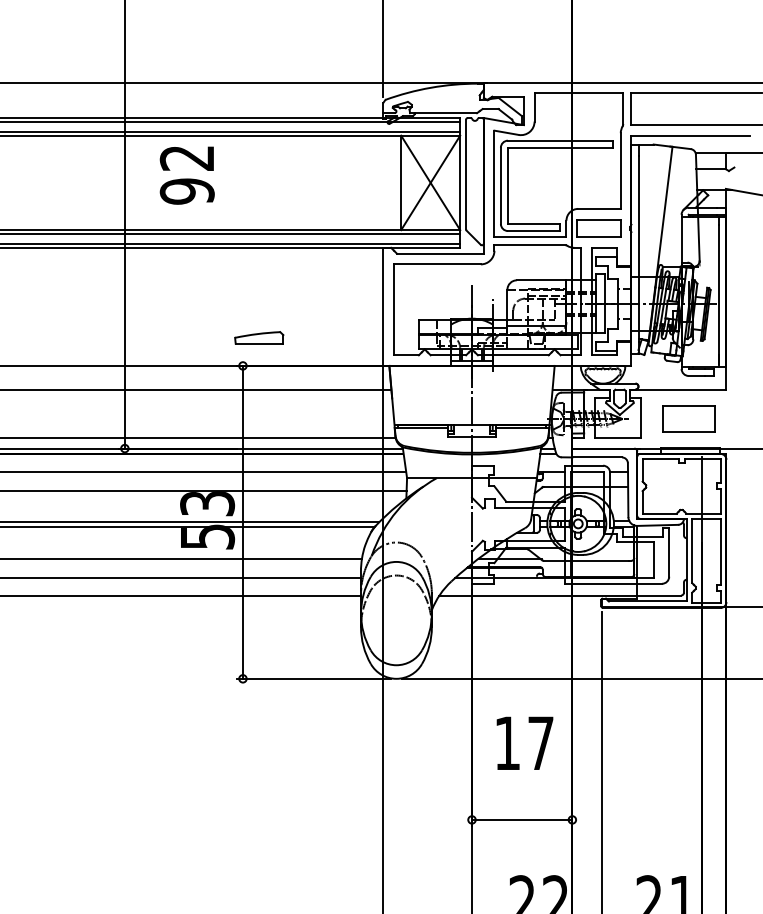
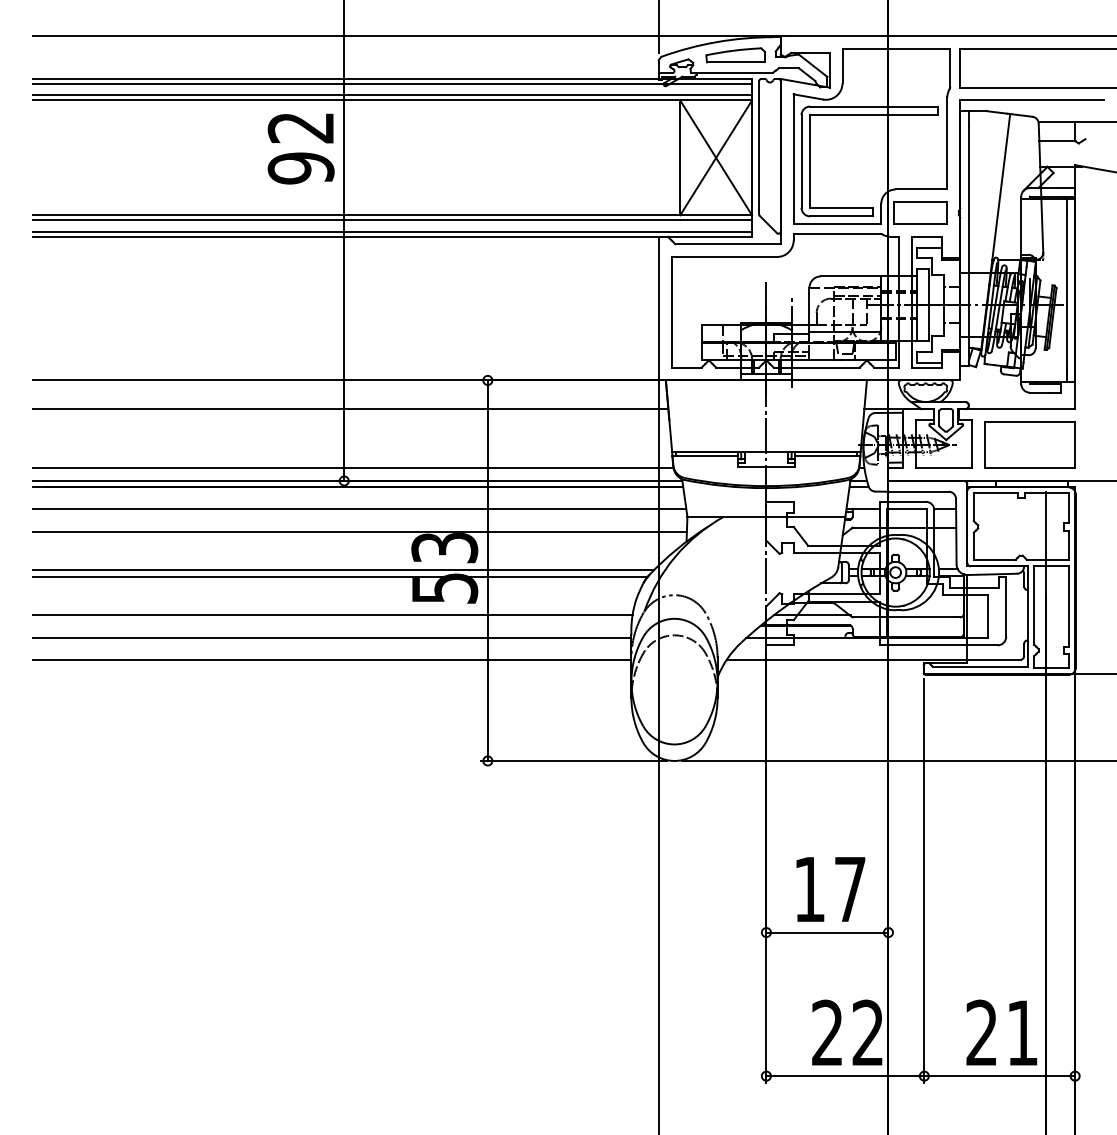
text: (186, 175) -> (300, 148), moved
part: (259, 338) -> (735, 55), moved
part: (688, 418) -> (1029, 444), size x1.43
text: (524, 743) -> (830, 889), moved

